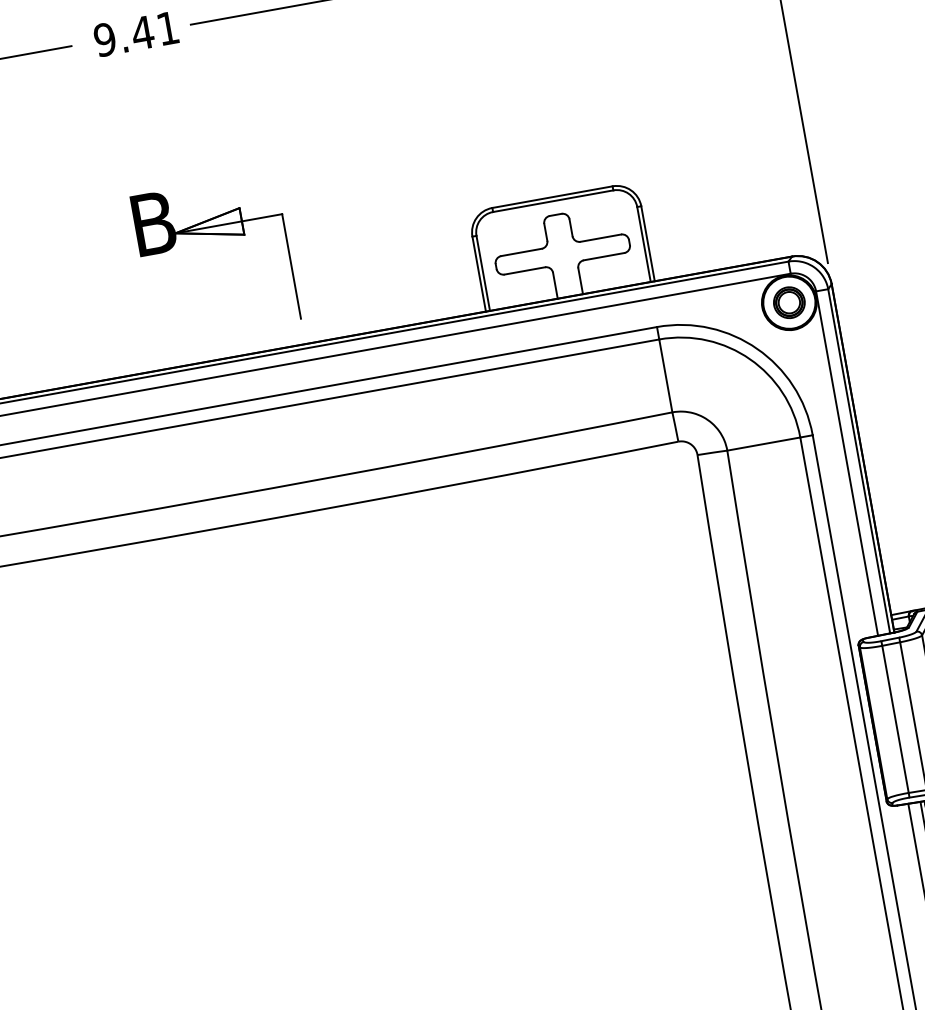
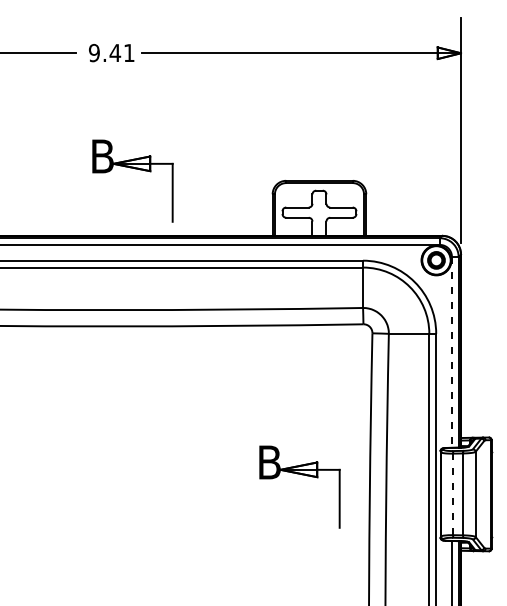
line: (846, 463) -> (451, 352), solid -> dashed
line: (896, 719) -> (453, 494), solid -> dashed
part: (617, 734) -> (302, 475), added

